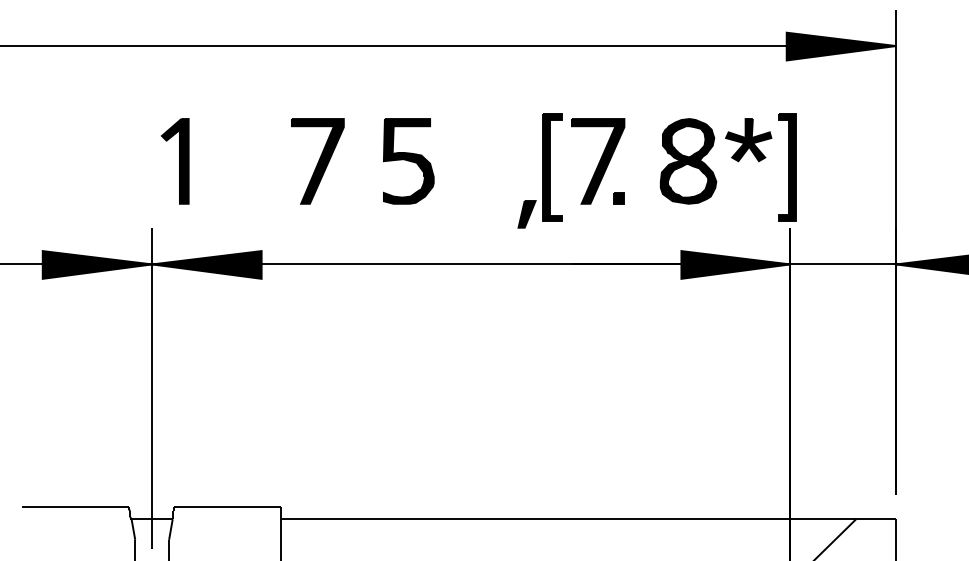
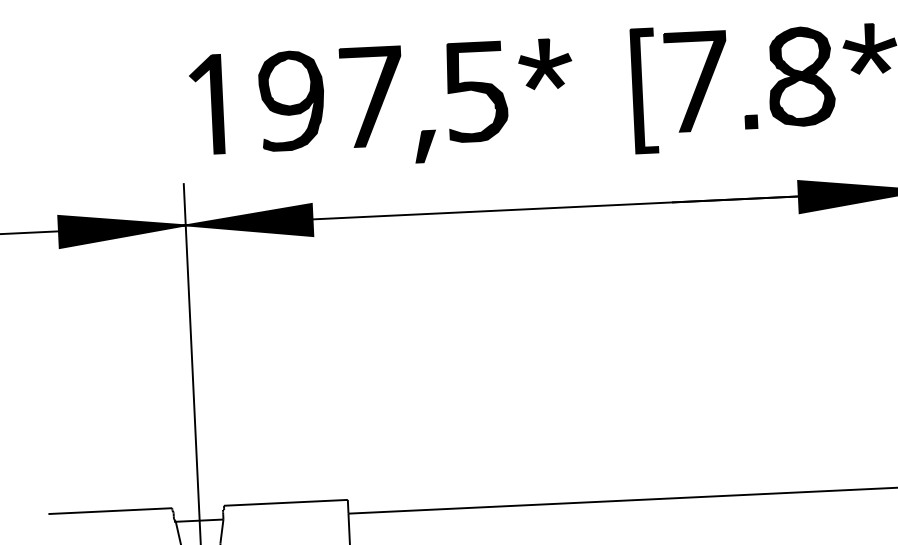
part: (468, 140) -> (545, 64), added
part: (248, 161) -> (291, 100), added
part: (618, 198) -> (751, 122), moved
part: (526, 214) -> (425, 146), moved

